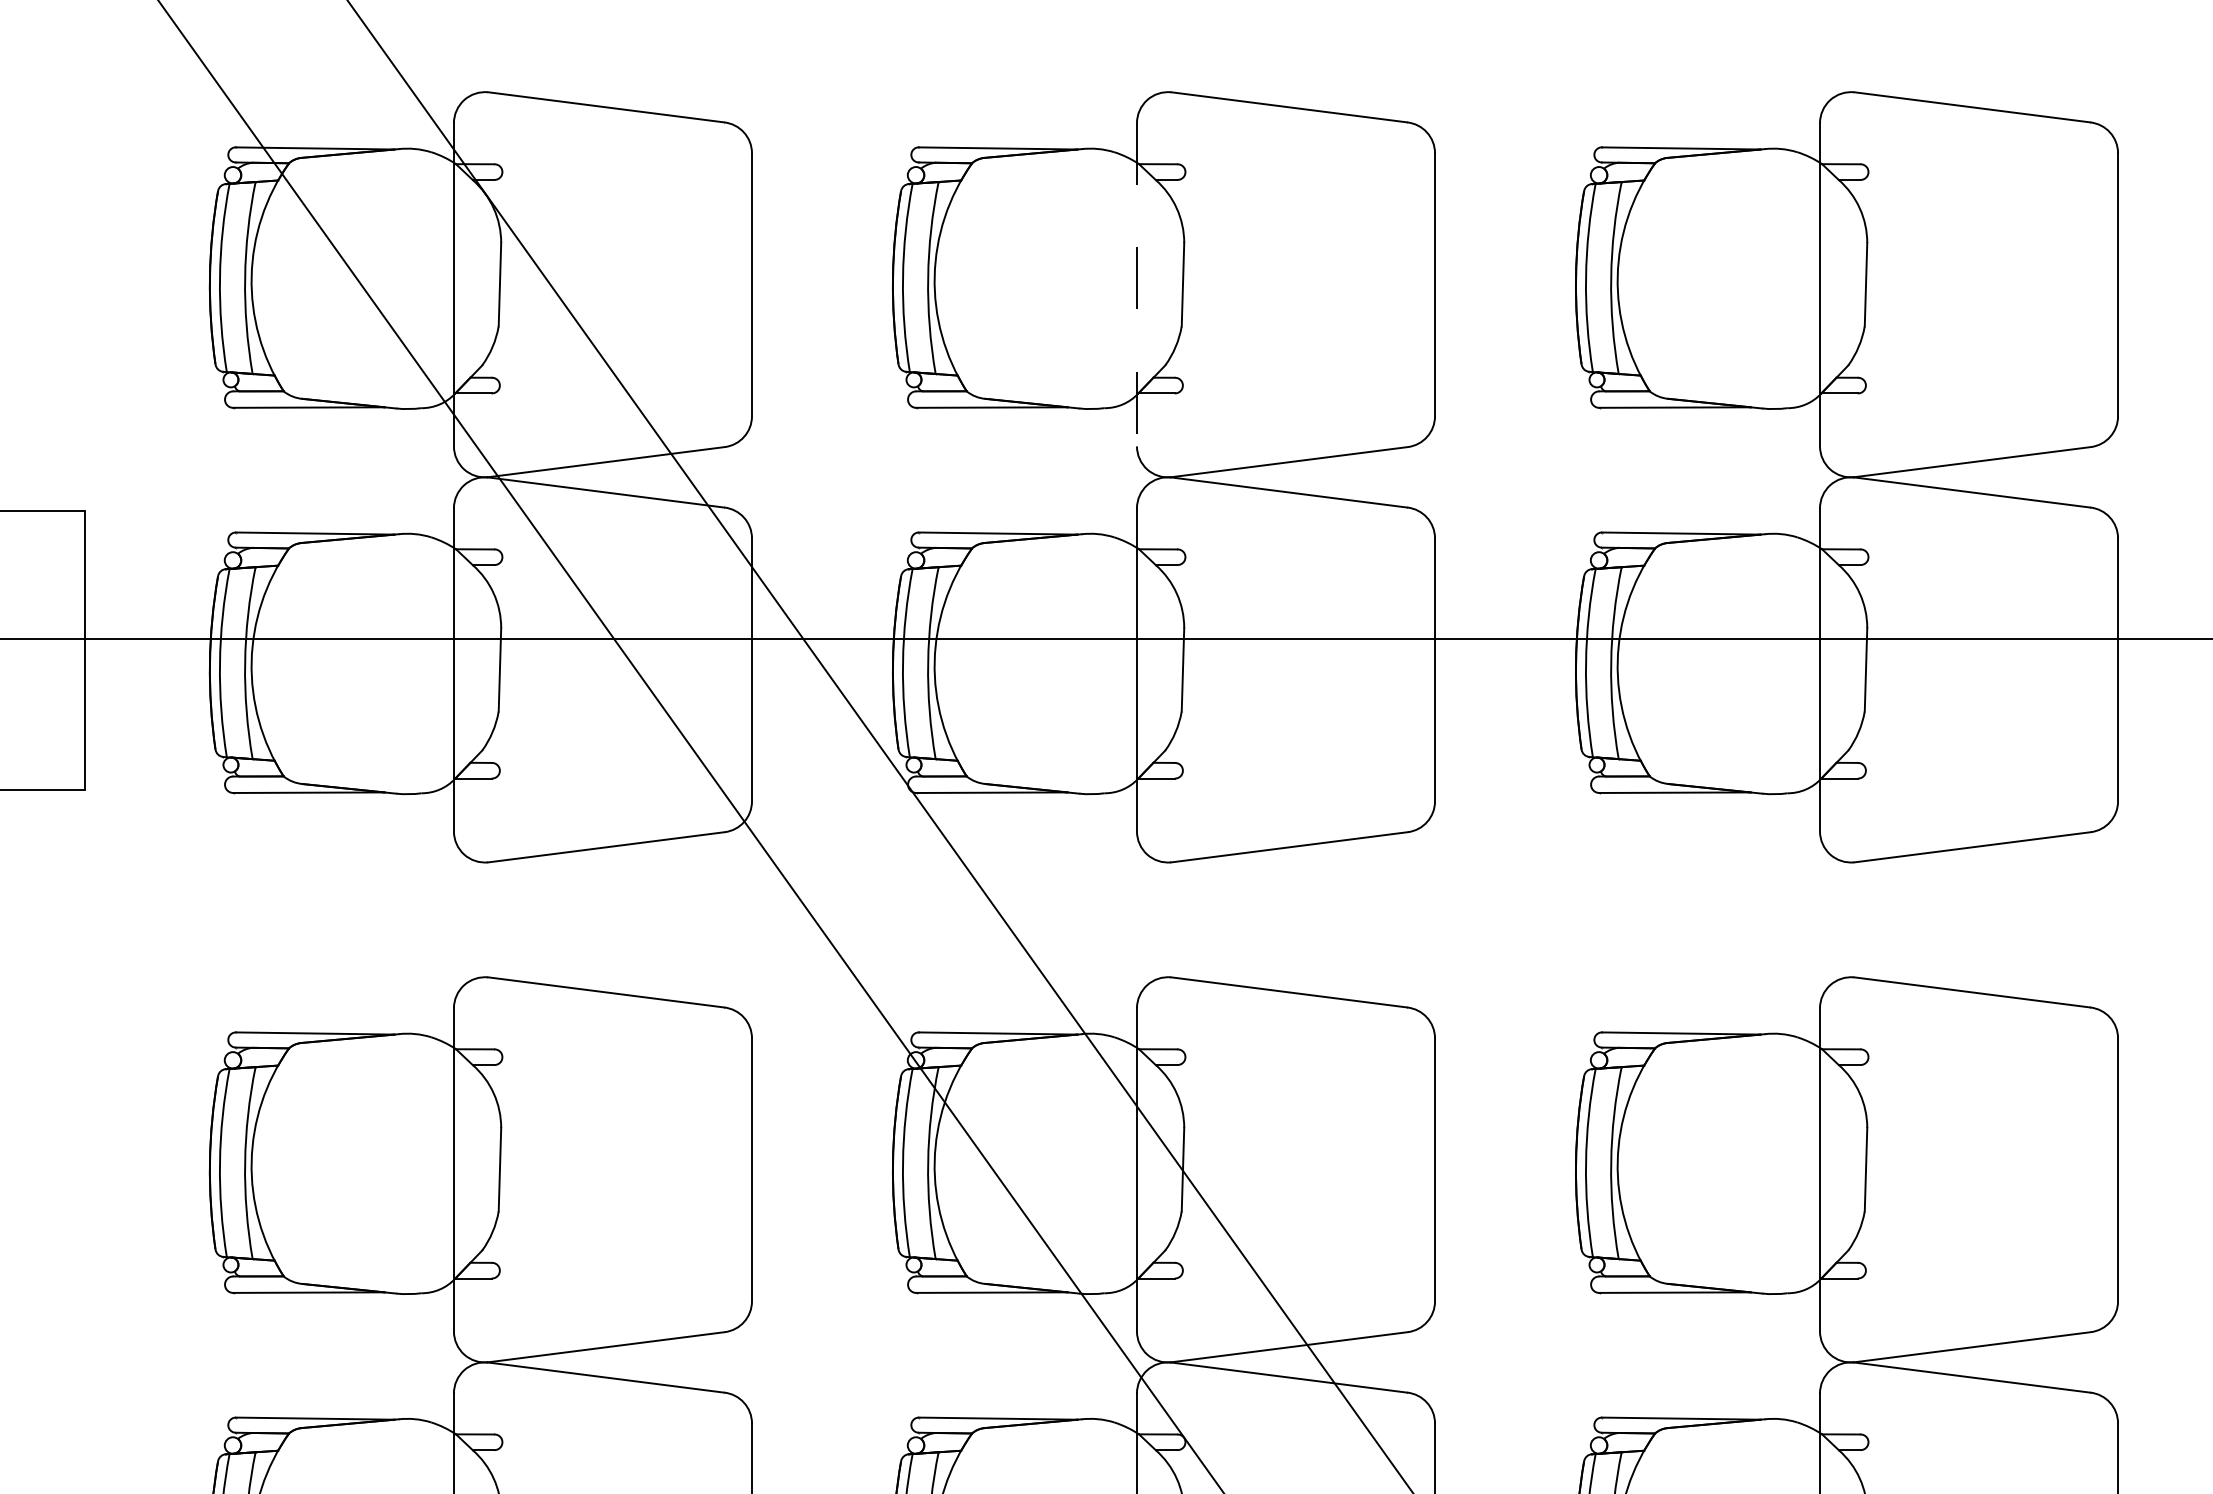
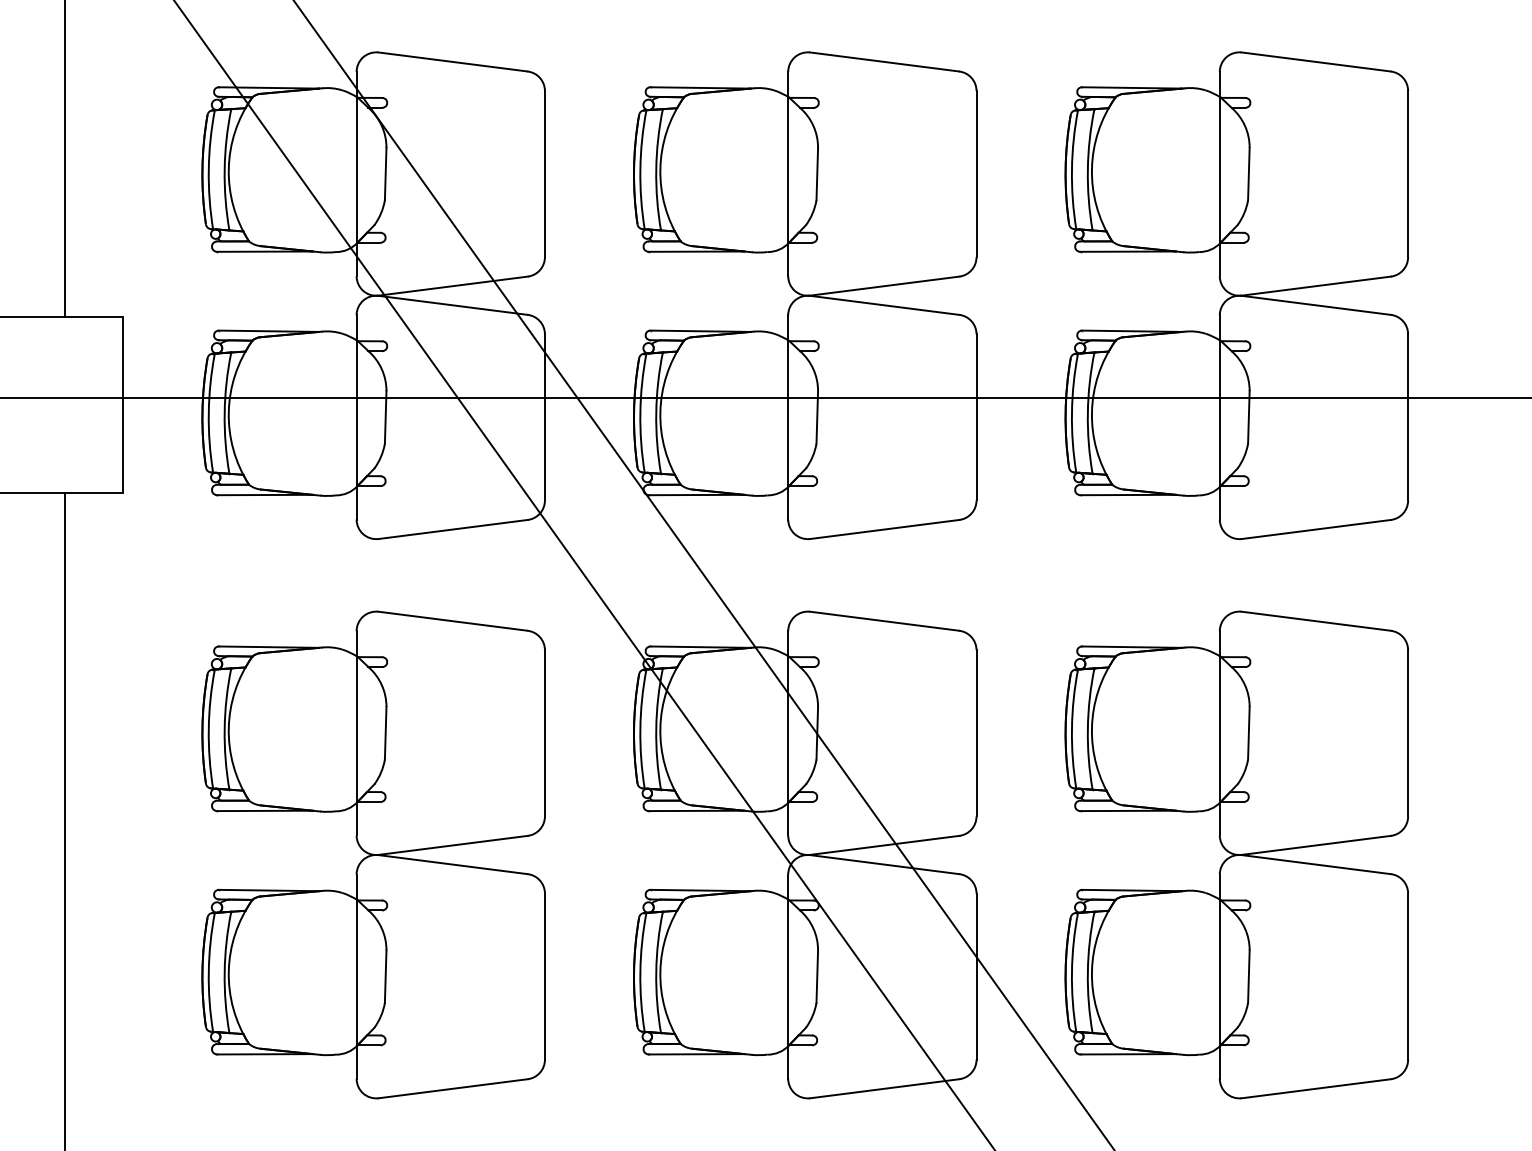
line: (1137, 285) -> (788, 174), dashed -> solid

